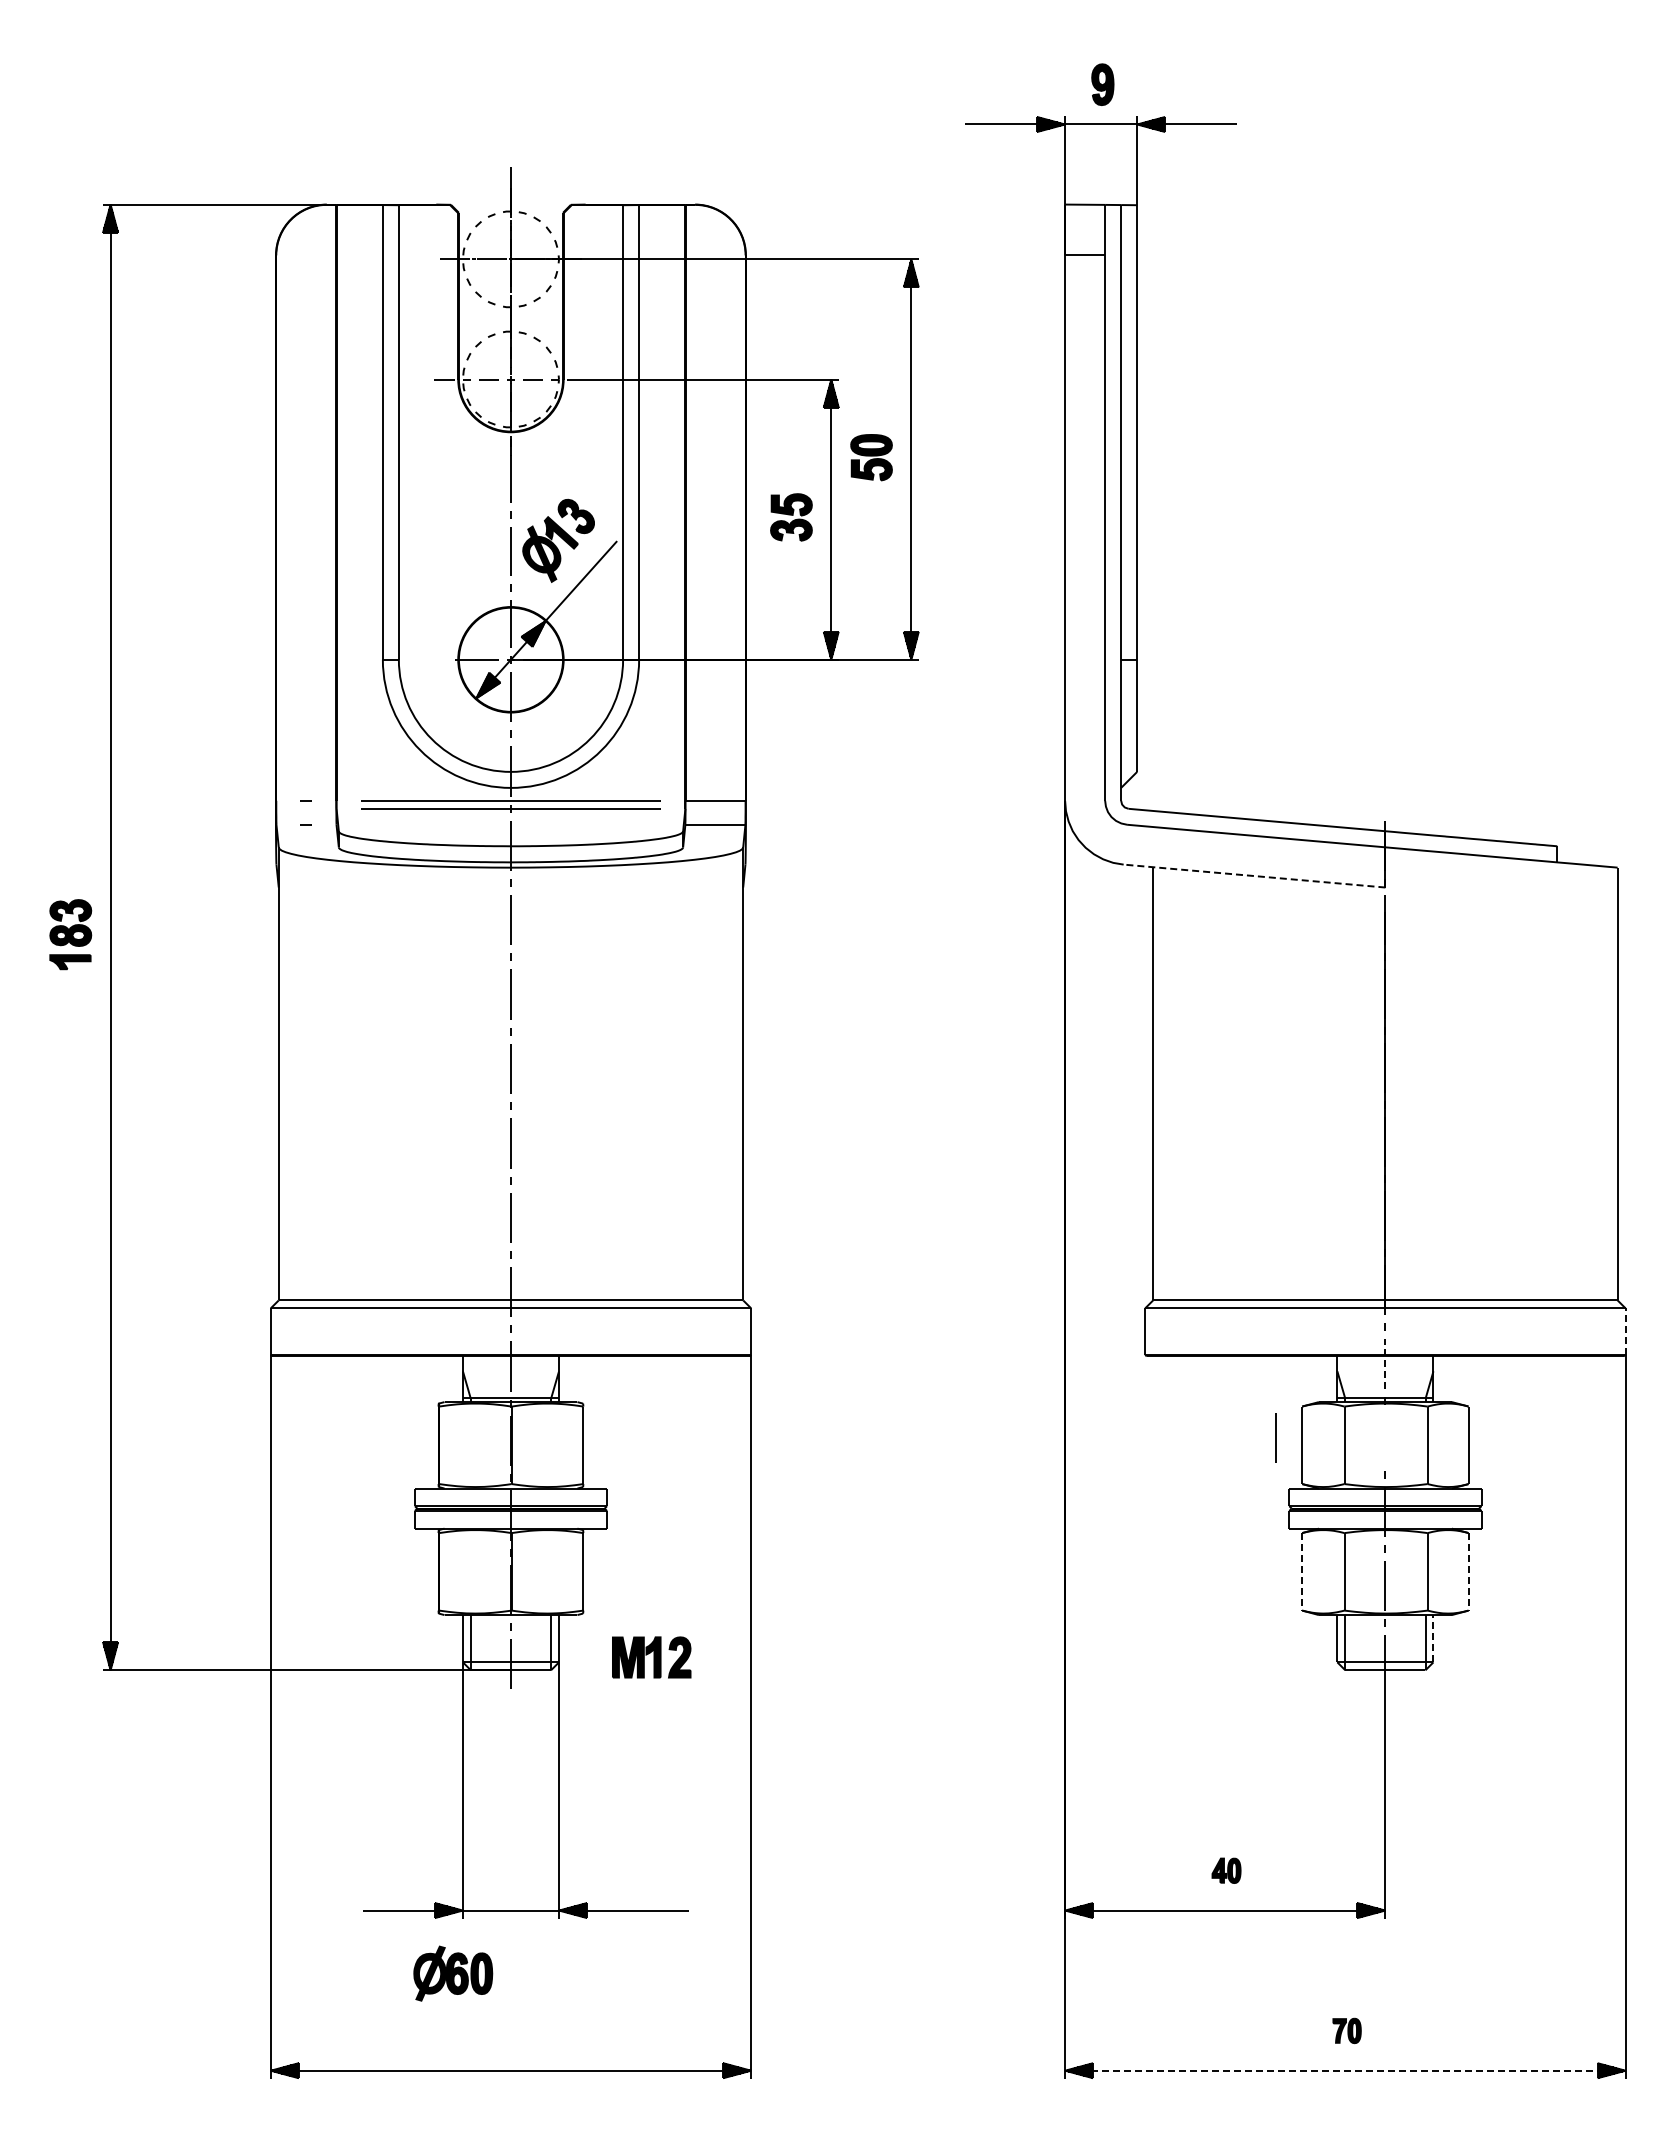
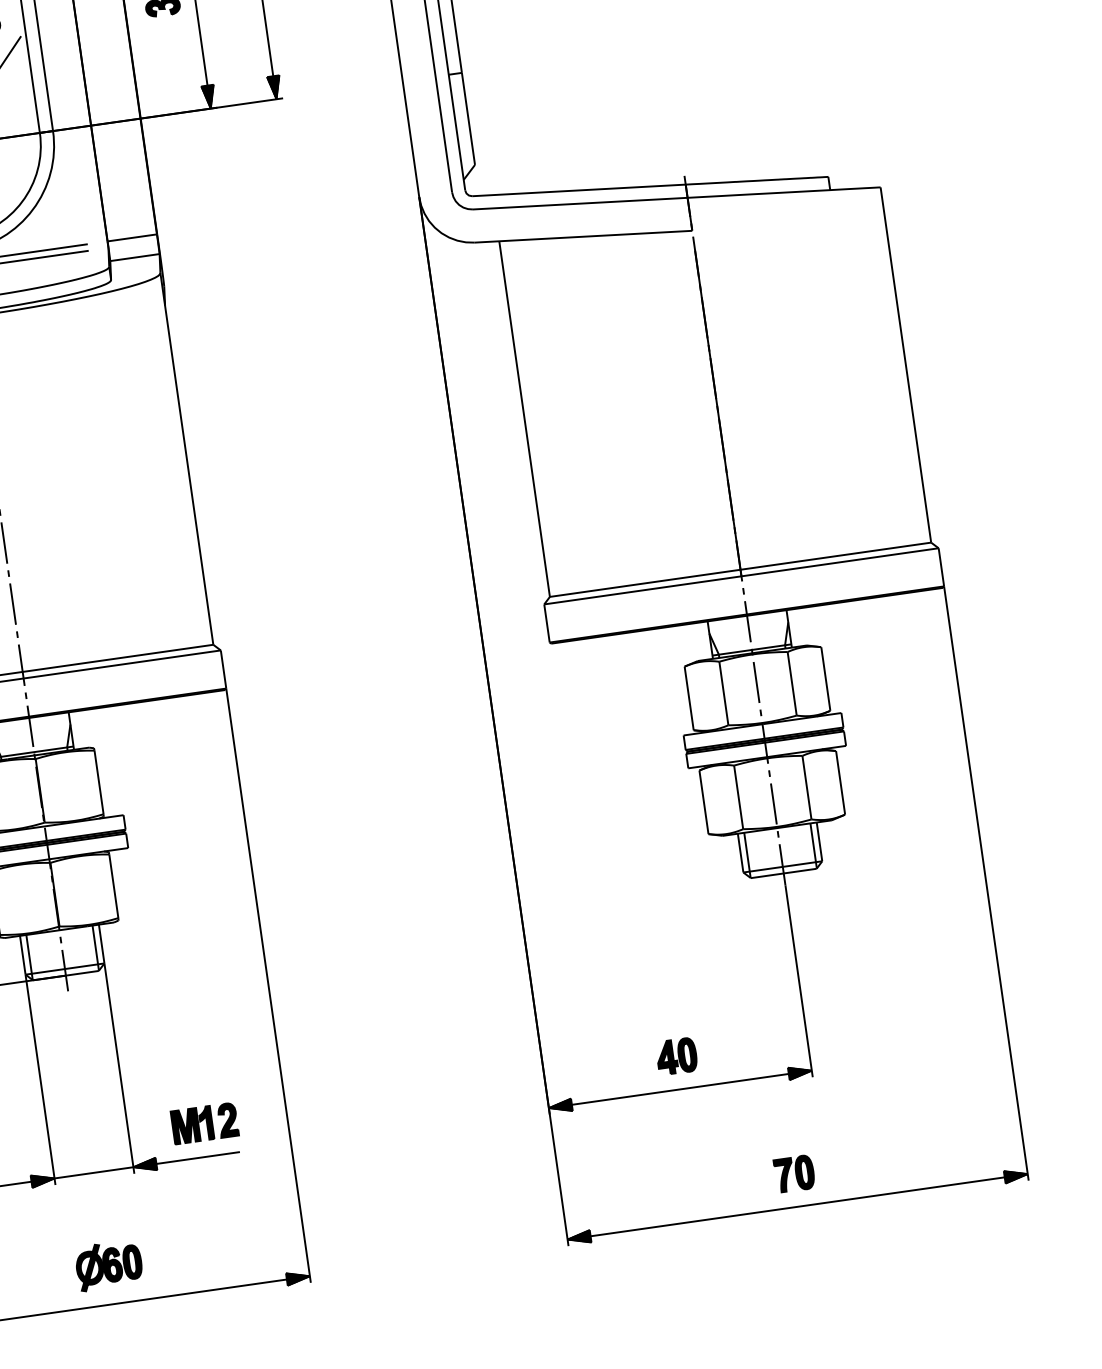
line: (1254, 876) -> (583, 237), dashed -> solid
line: (1625, 1331) -> (941, 567), dashed -> solid
line: (1385, 1363) -> (747, 621), dashed -> solid
line: (1275, 1437) -> (755, 682), moved
line: (1302, 1571) -> (704, 802), dashed -> solid
line: (1468, 1571) -> (840, 782), dashed -> solid
line: (1433, 1638) -> (819, 841), dashed -> solid
part: (651, 1657) -> (204, 1123), moved
part: (1226, 1870) -> (676, 1056), size x1.67
part: (453, 1973) -> (109, 1265), moved
part: (1346, 2030) -> (793, 1173), size x1.67
line: (1344, 2070) -> (796, 1206), dashed -> solid

